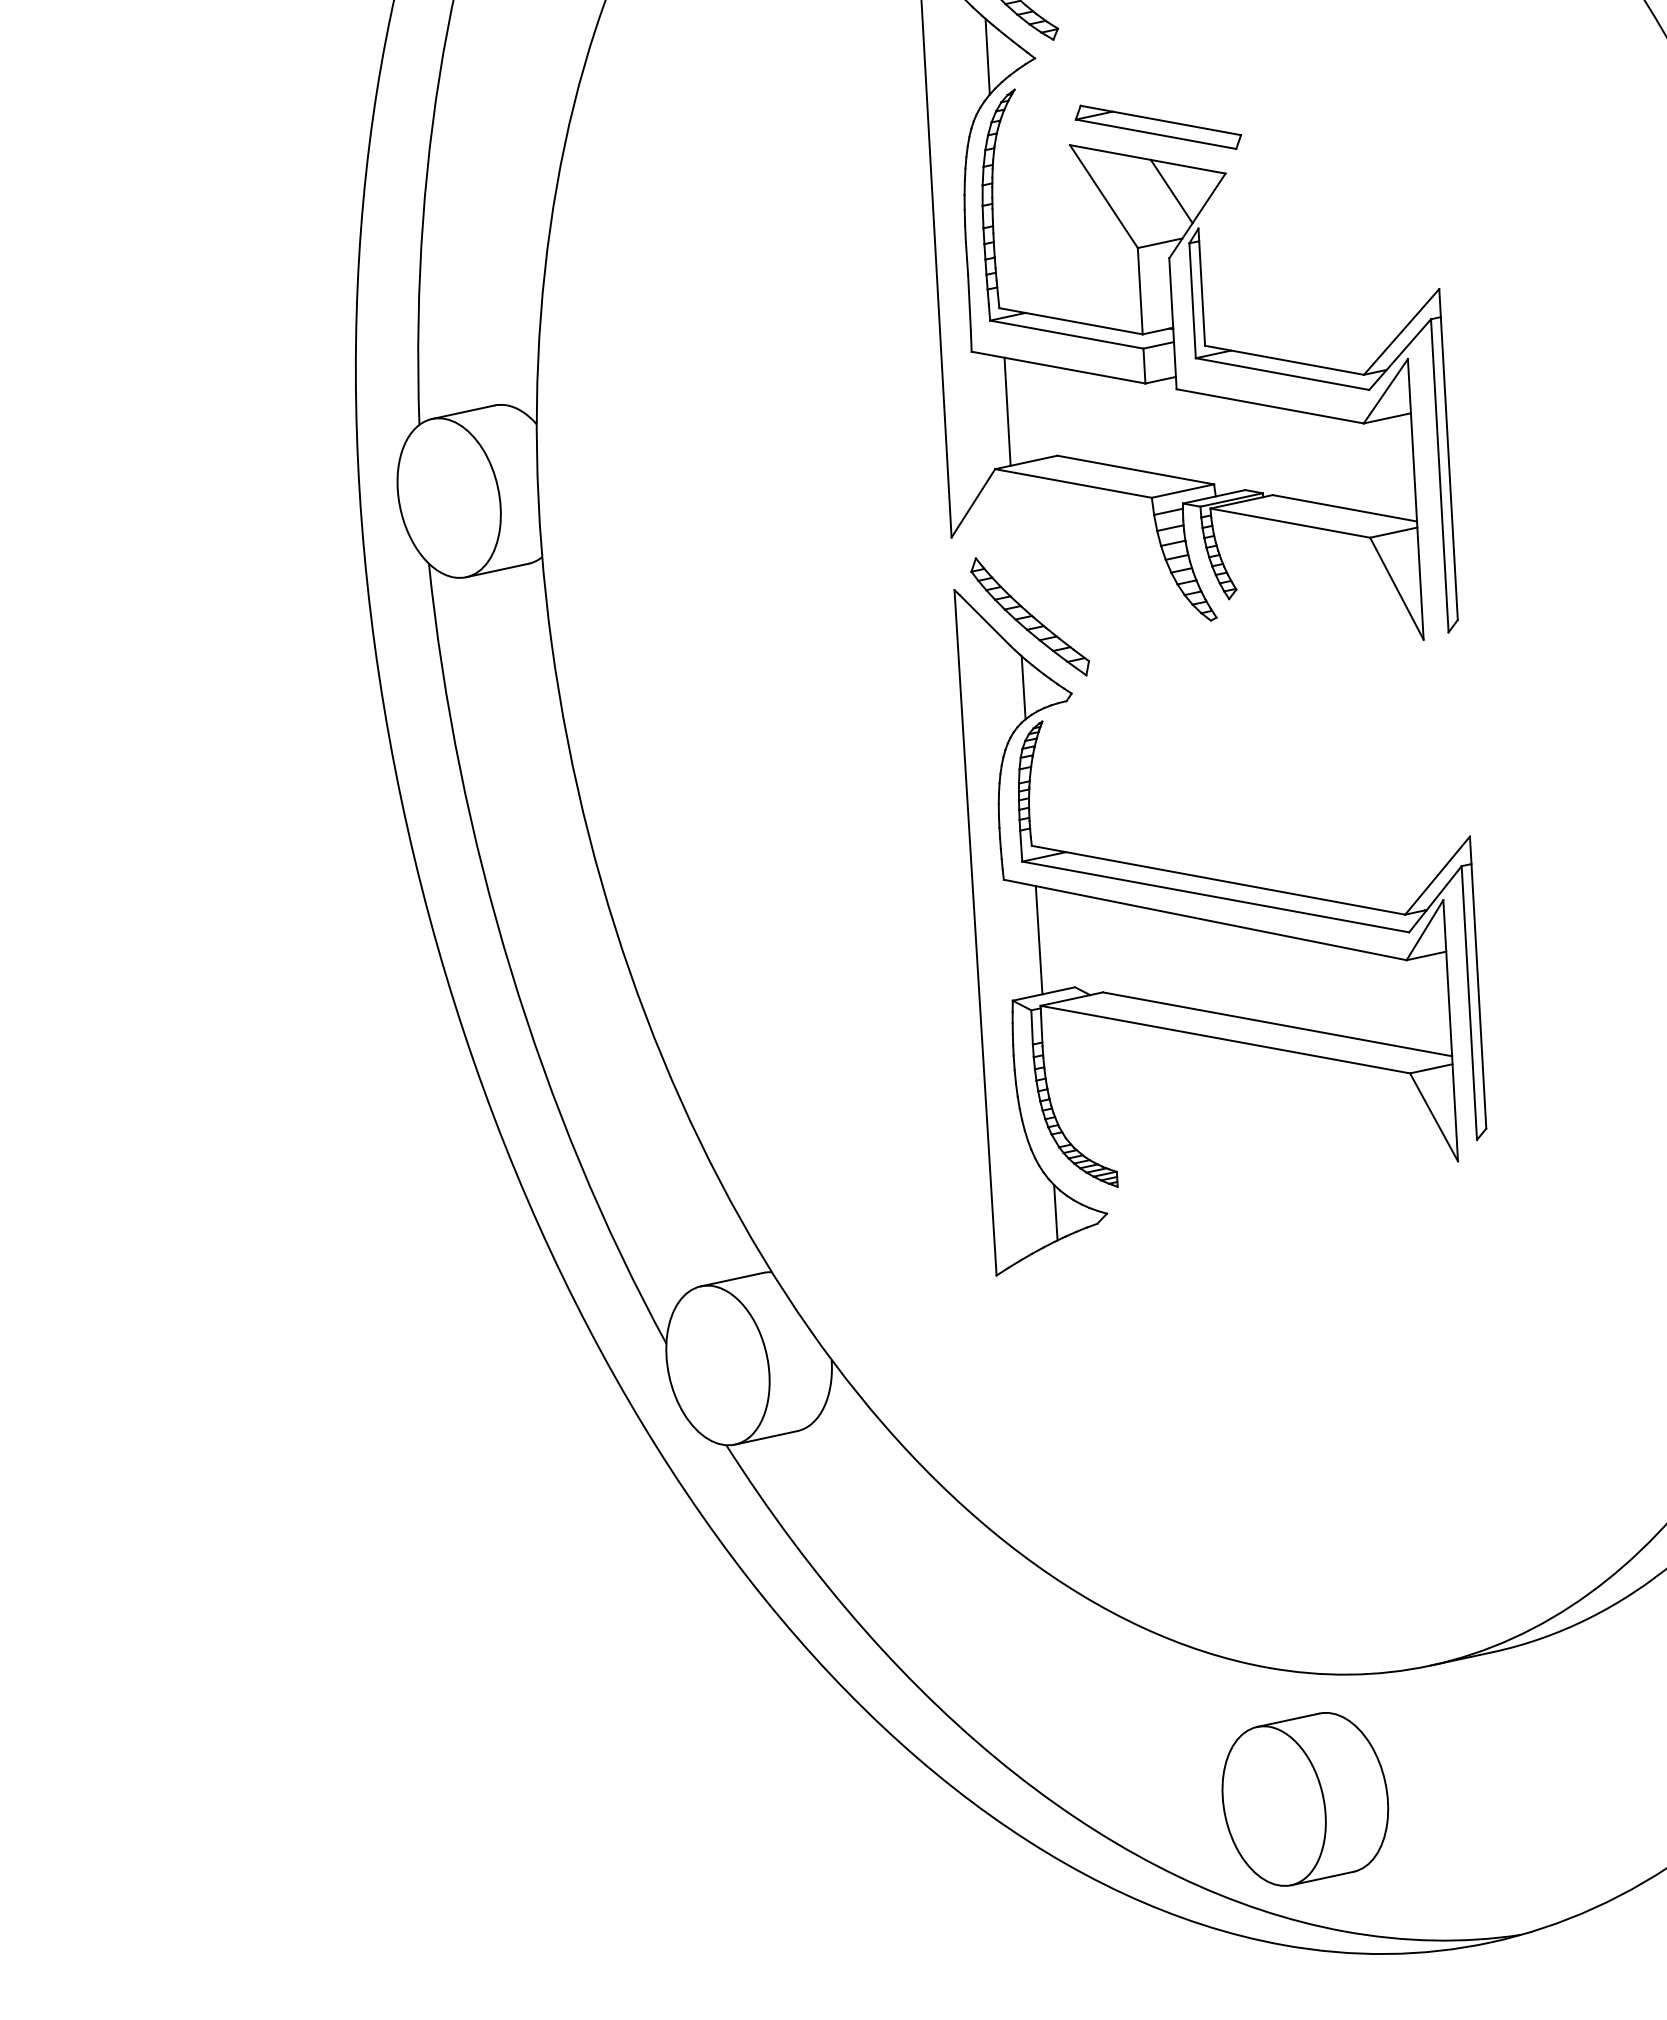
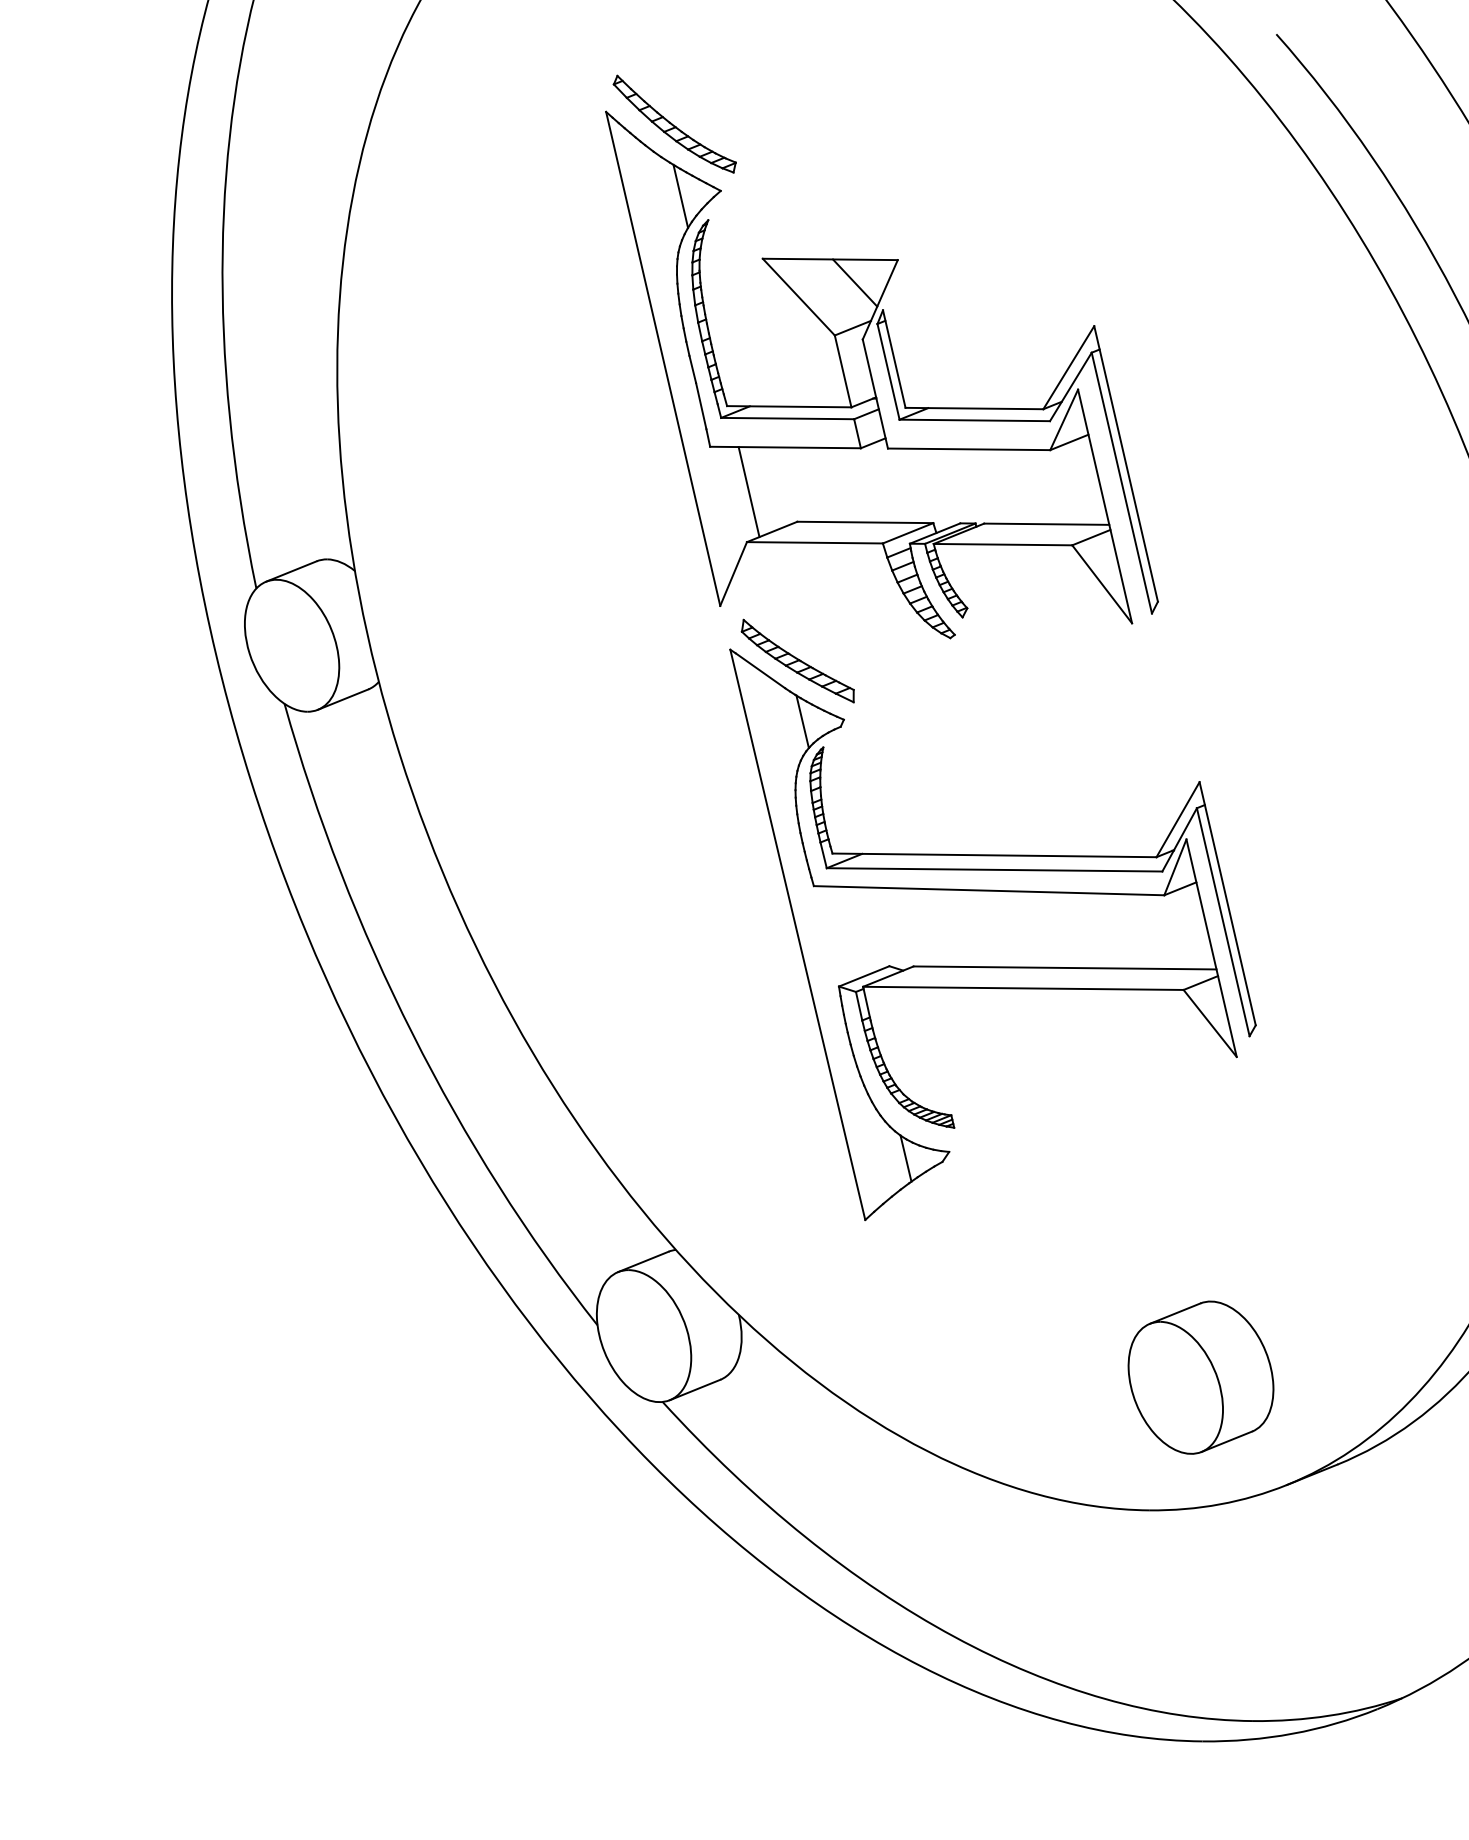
part: (1158, 126) -> (834, 230), removed
line: (1039, 939) -> (852, 931), removed
part: (1304, 1799) -> (1200, 1377), moved

